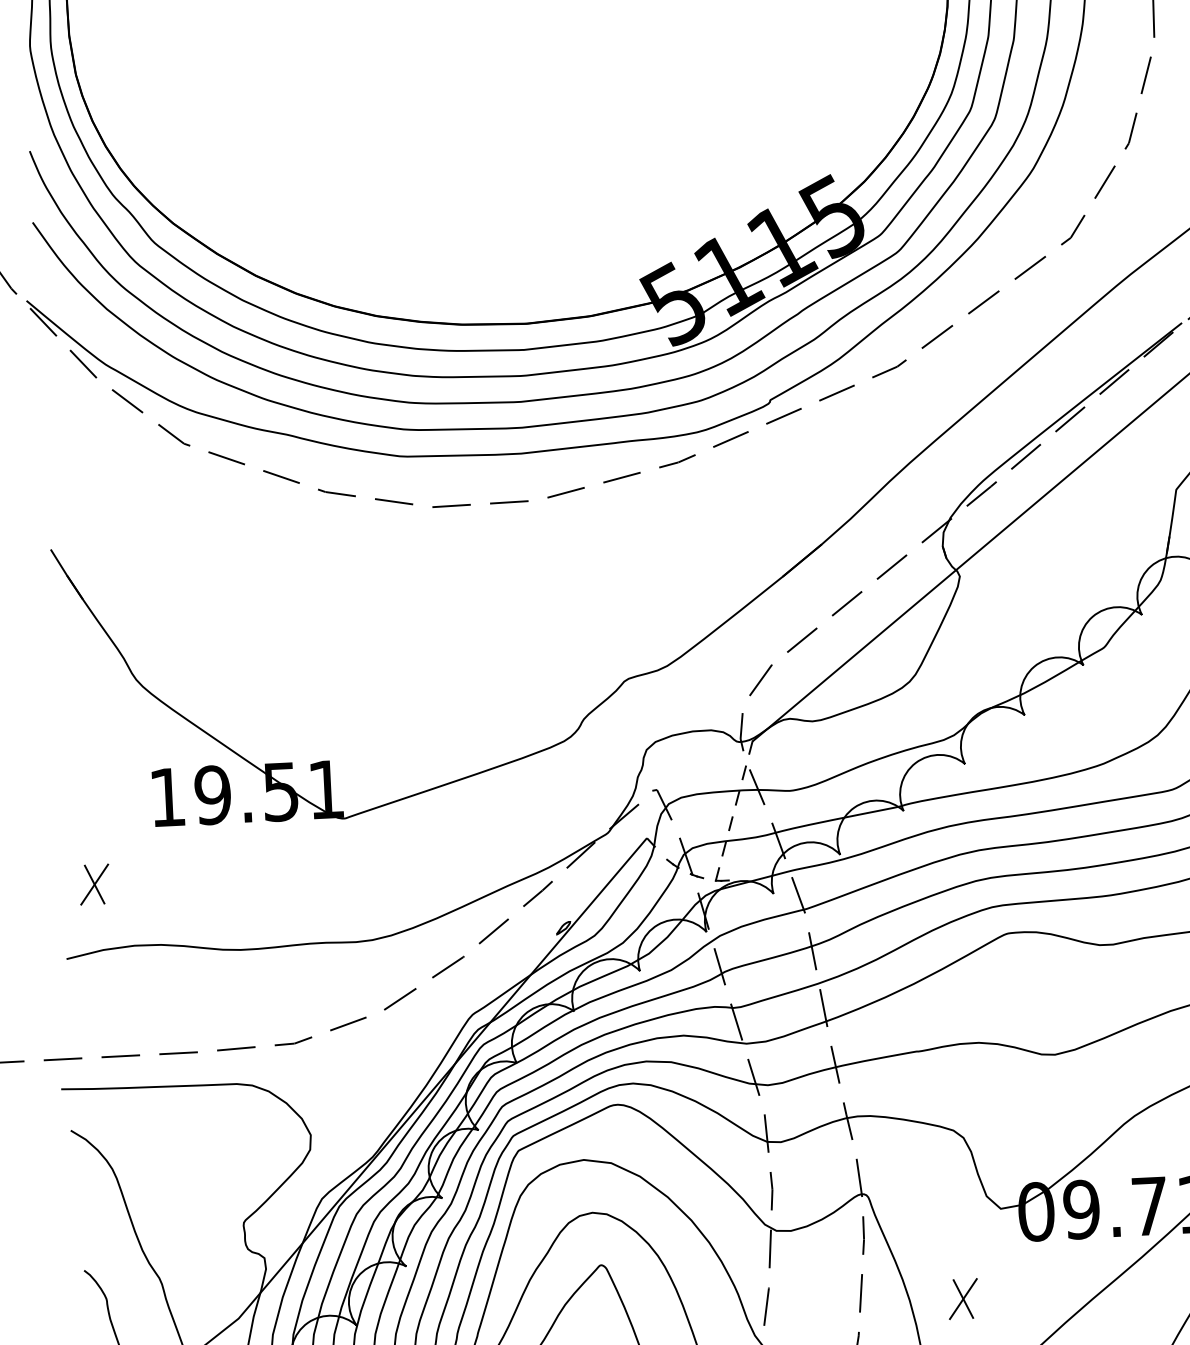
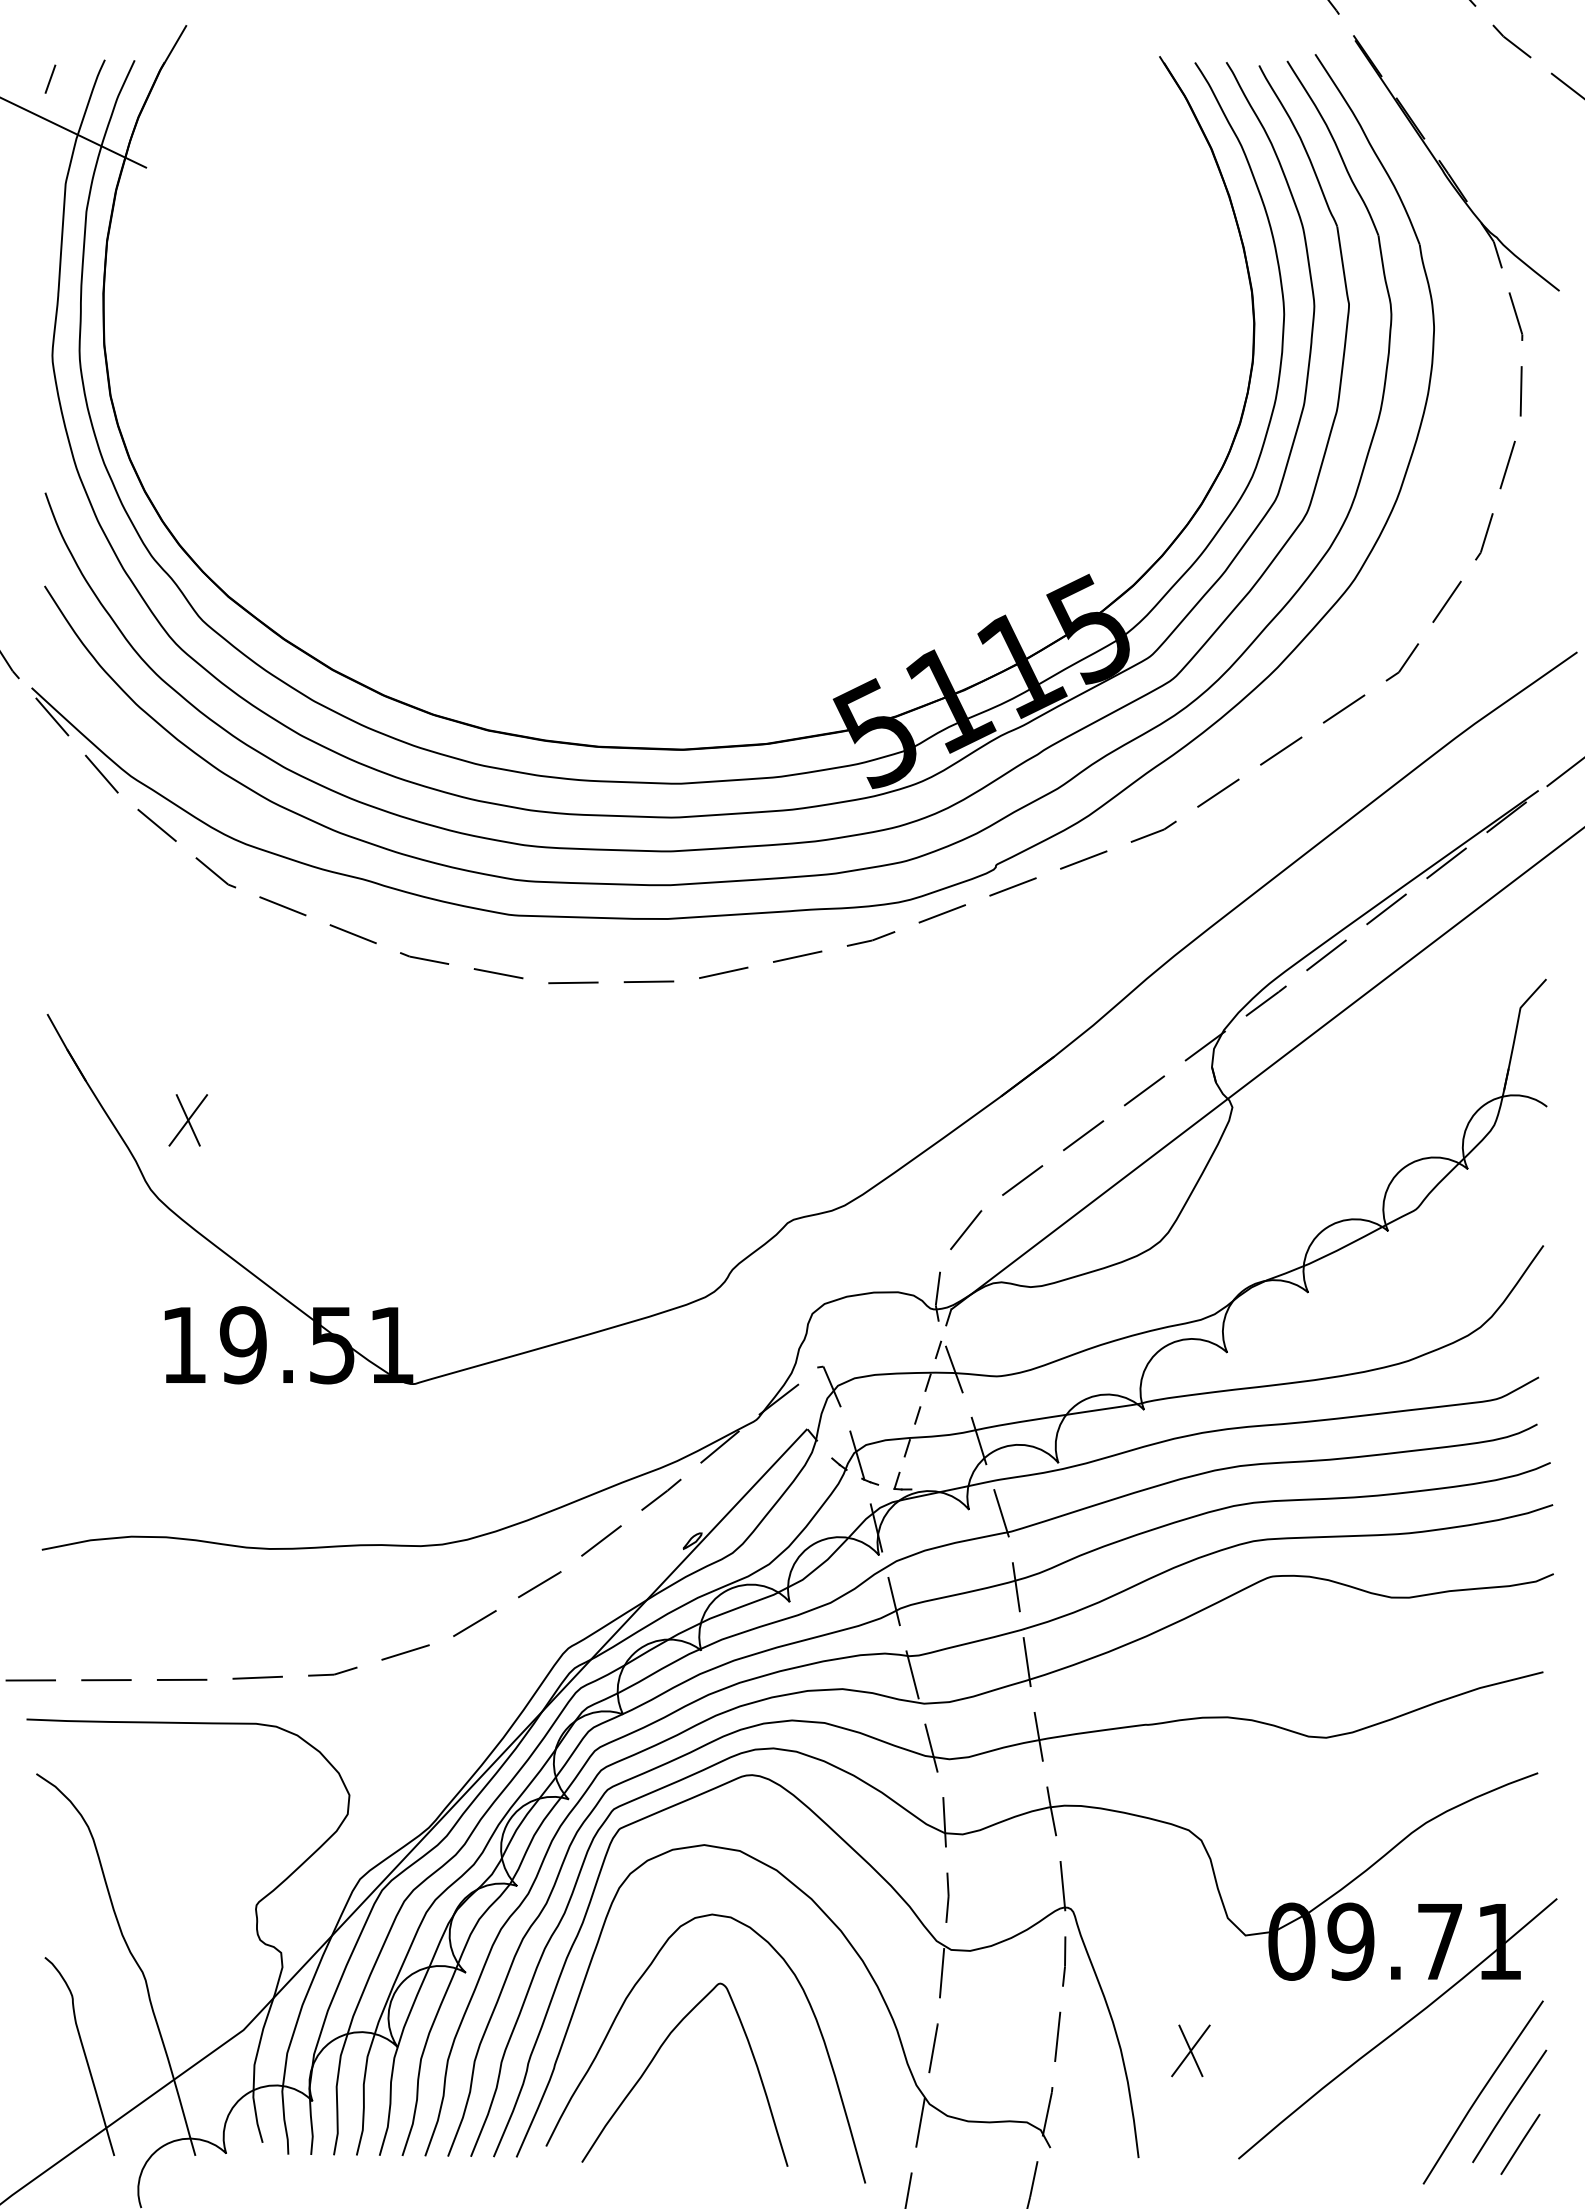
part: (94, 884) -> (187, 1120), moved

